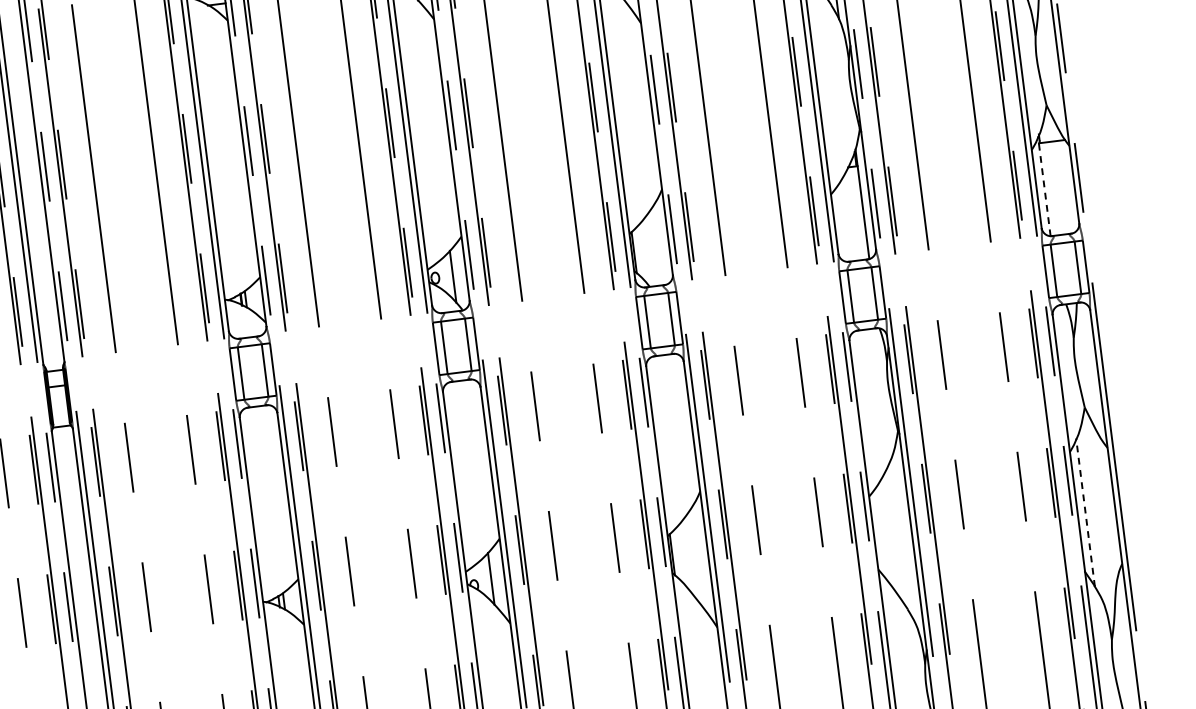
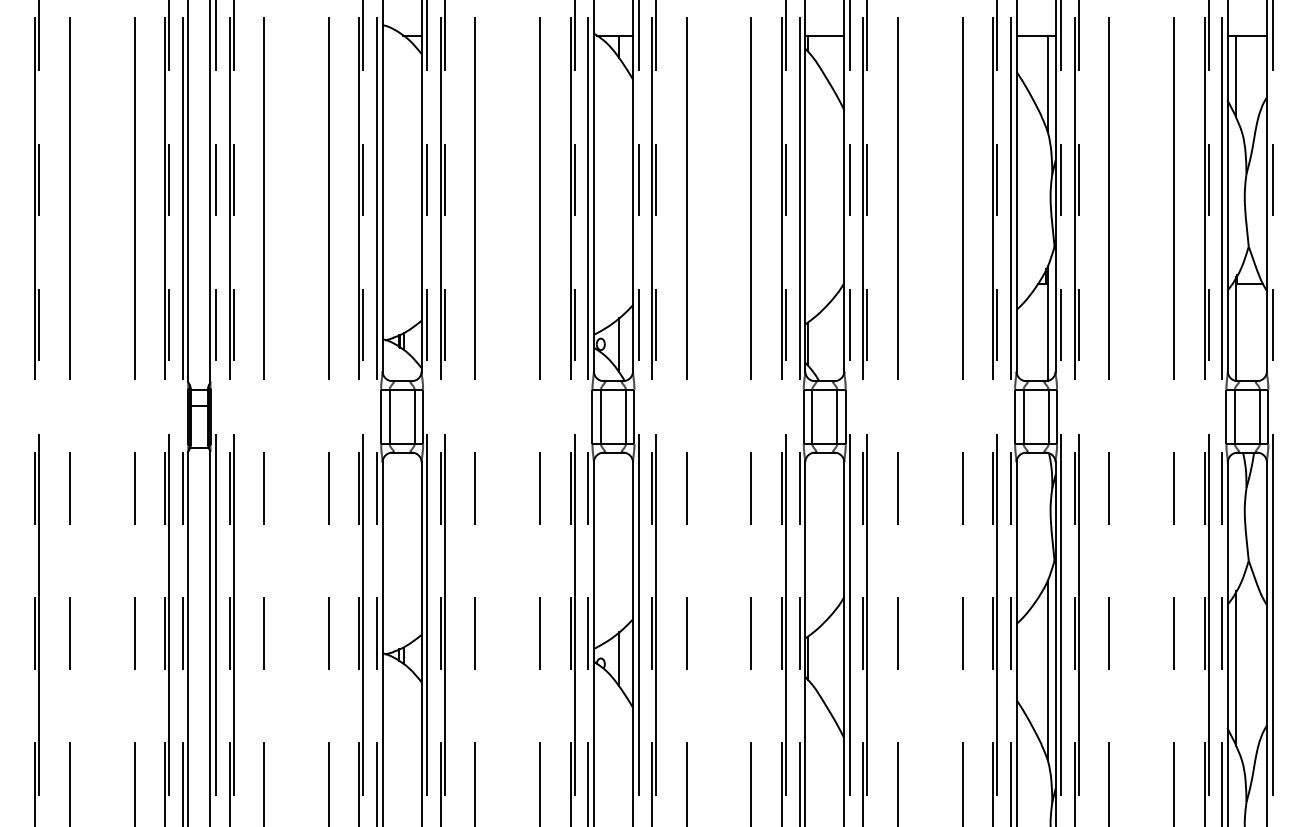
line: (1043, 186) -> (1235, 329), dashed -> solid
line: (1084, 511) -> (1235, 667), dashed -> solid
line: (904, 537) -> (1047, 670), added

